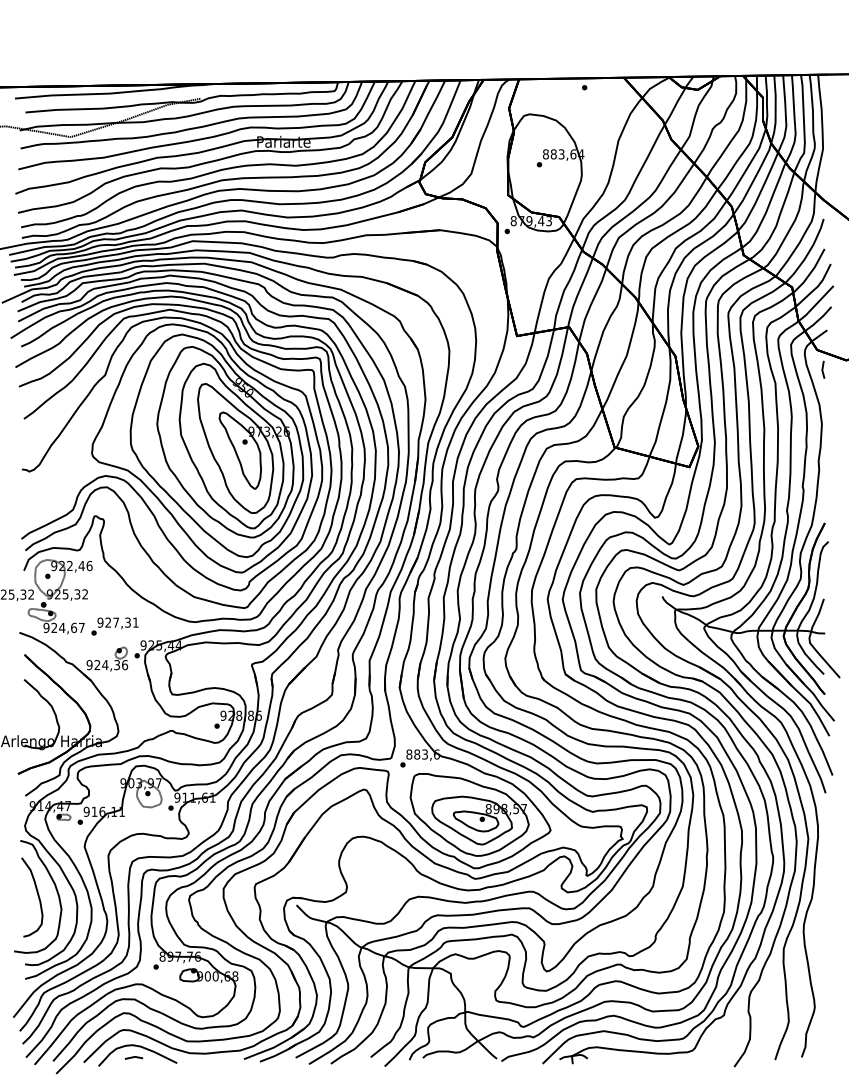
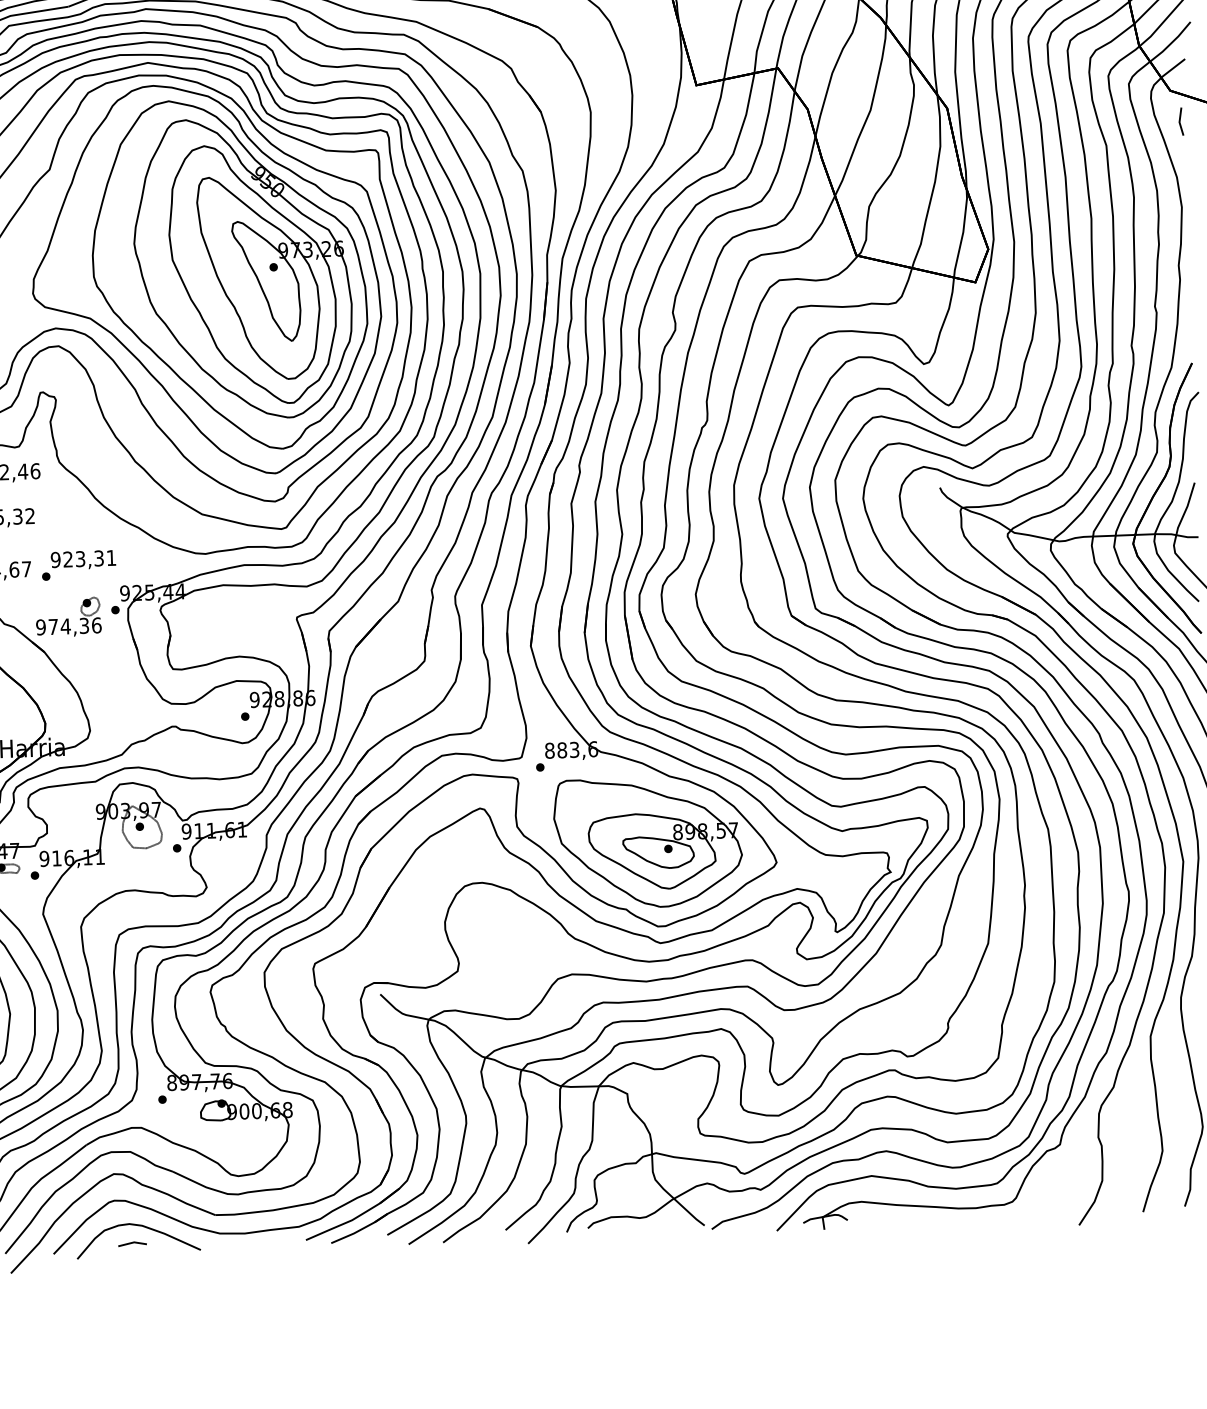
text: (116, 622) -> (80, 558), 927,31 -> 923,31
text: (97, 665) -> (53, 627), 924,36 -> 974,36

